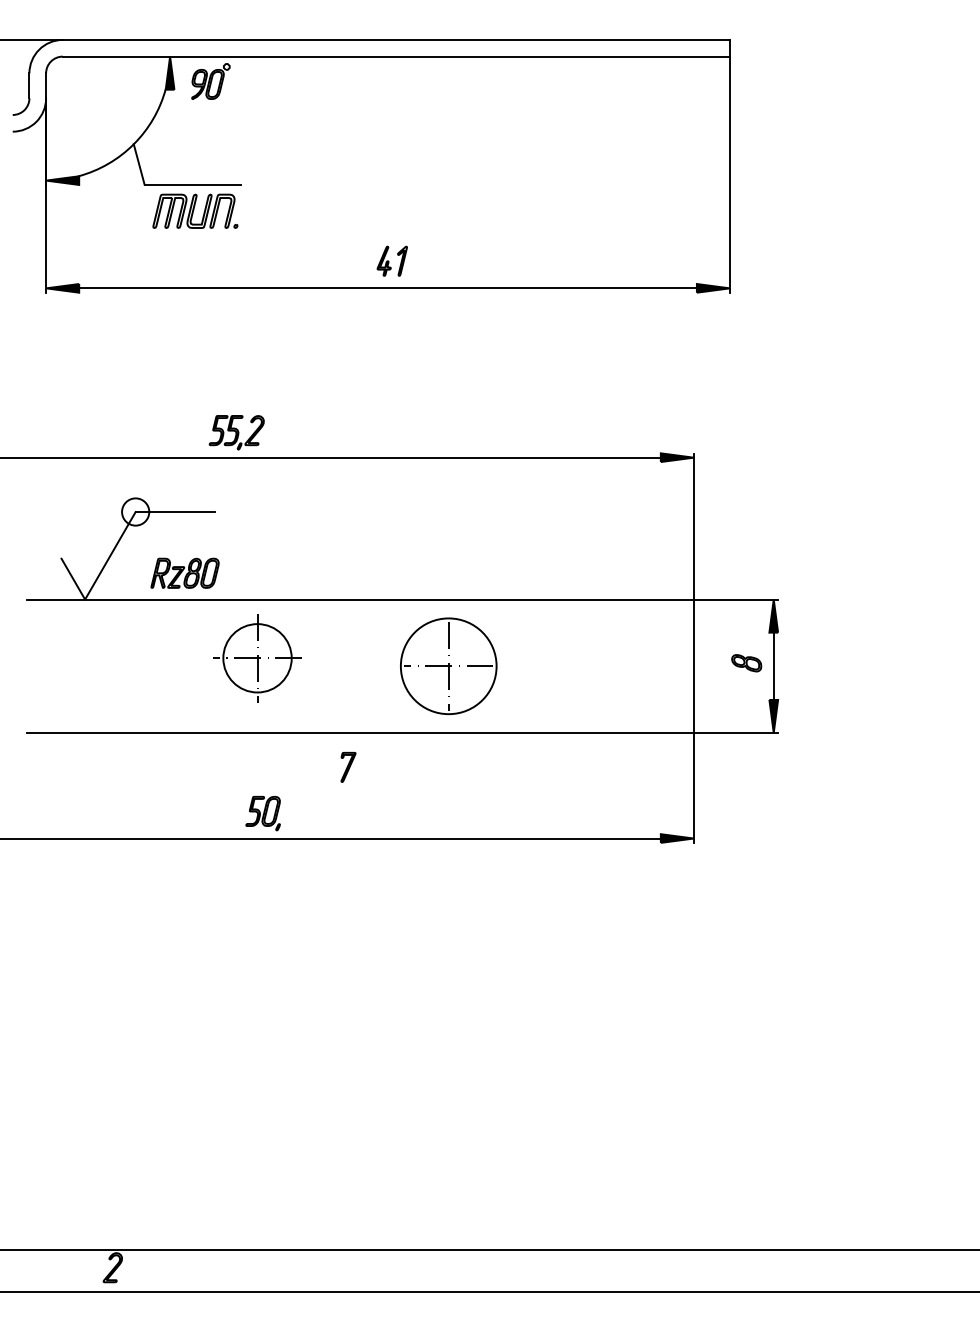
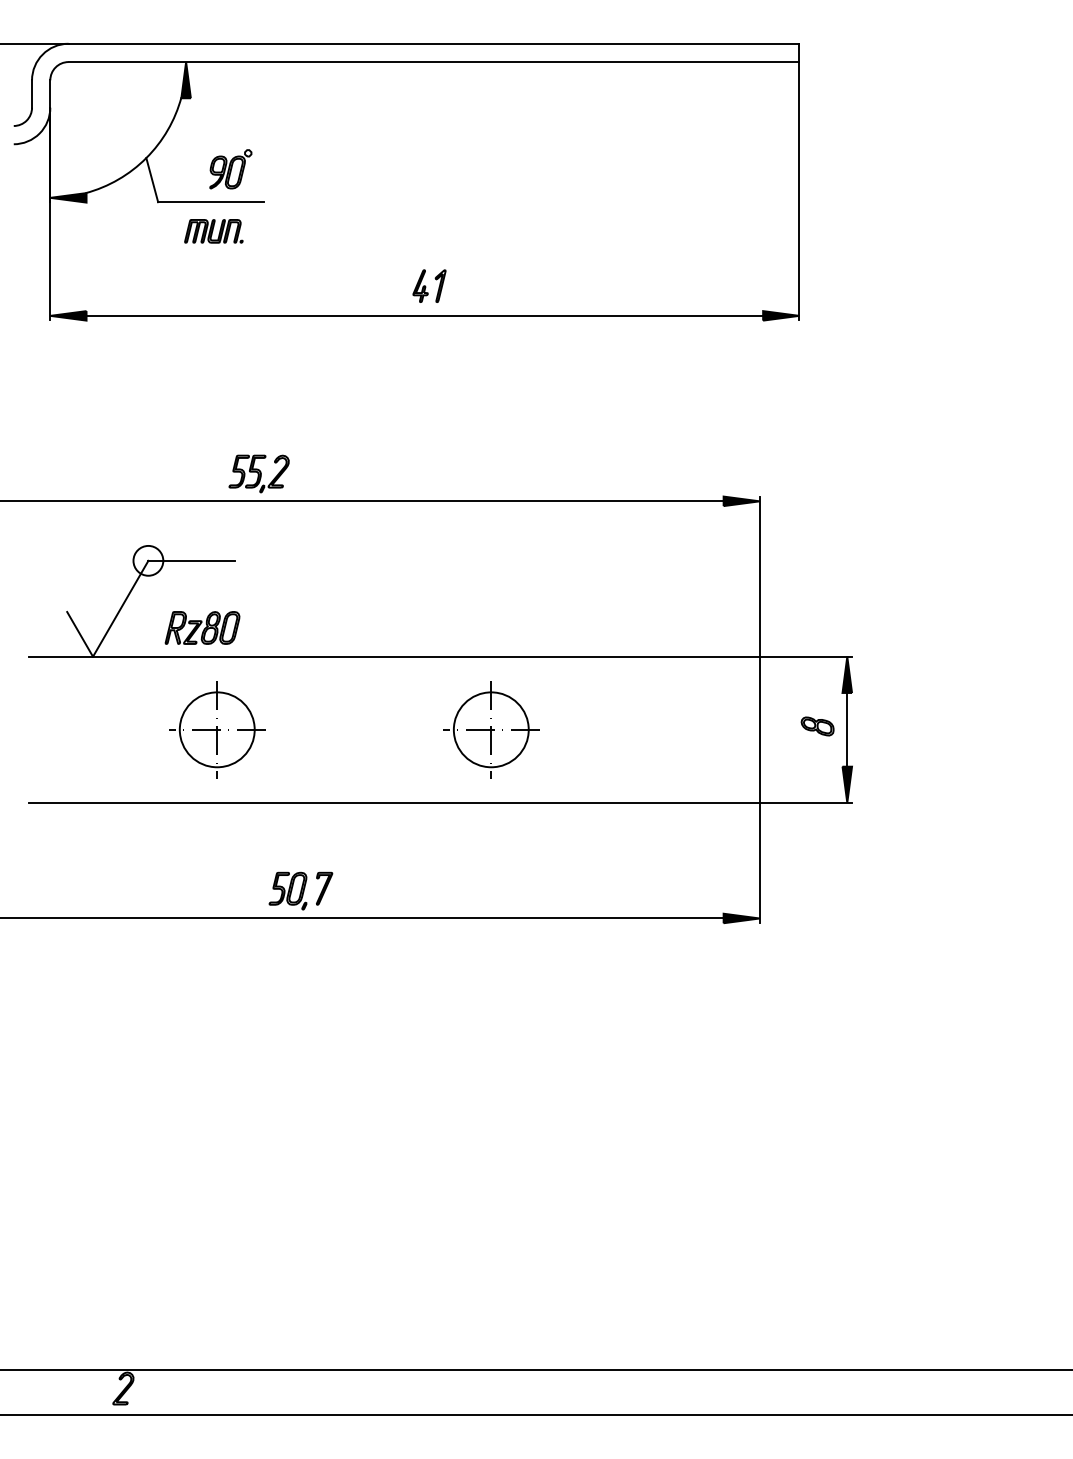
part: (210, 81) -> (230, 169), moved
part: (195, 210) -> (213, 230), size x0.62
part: (257, 658) -> (217, 730), moved
circle: (448, 666) -> (491, 730), size x0.71
part: (348, 767) -> (324, 888), moved

